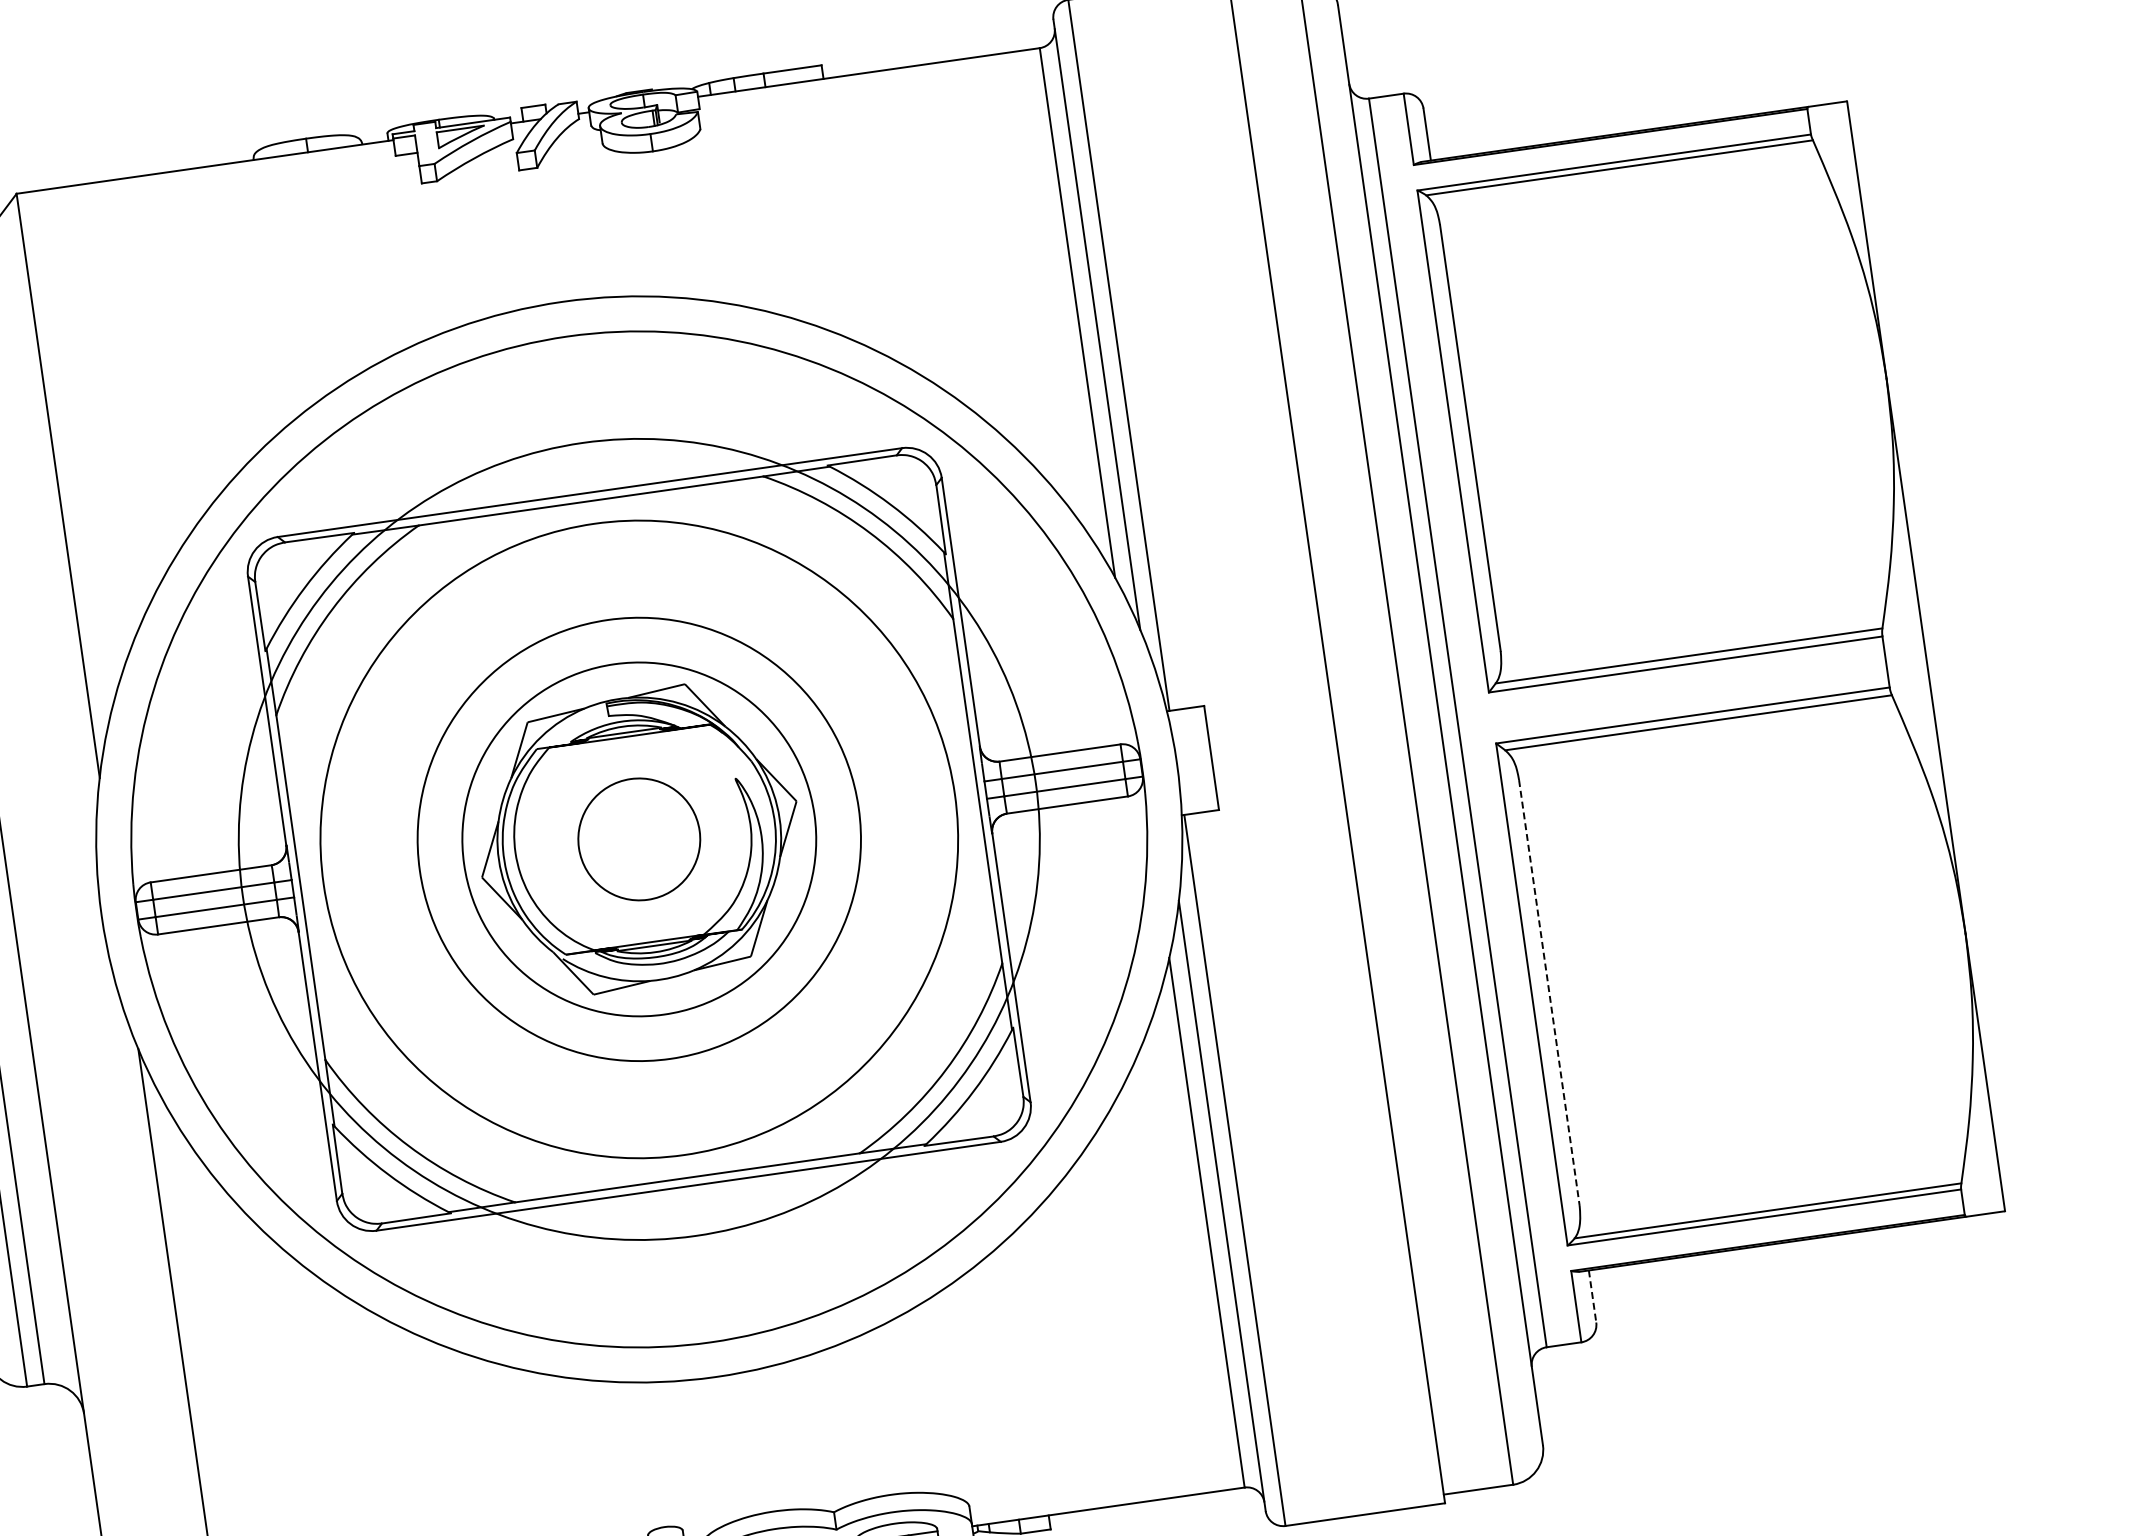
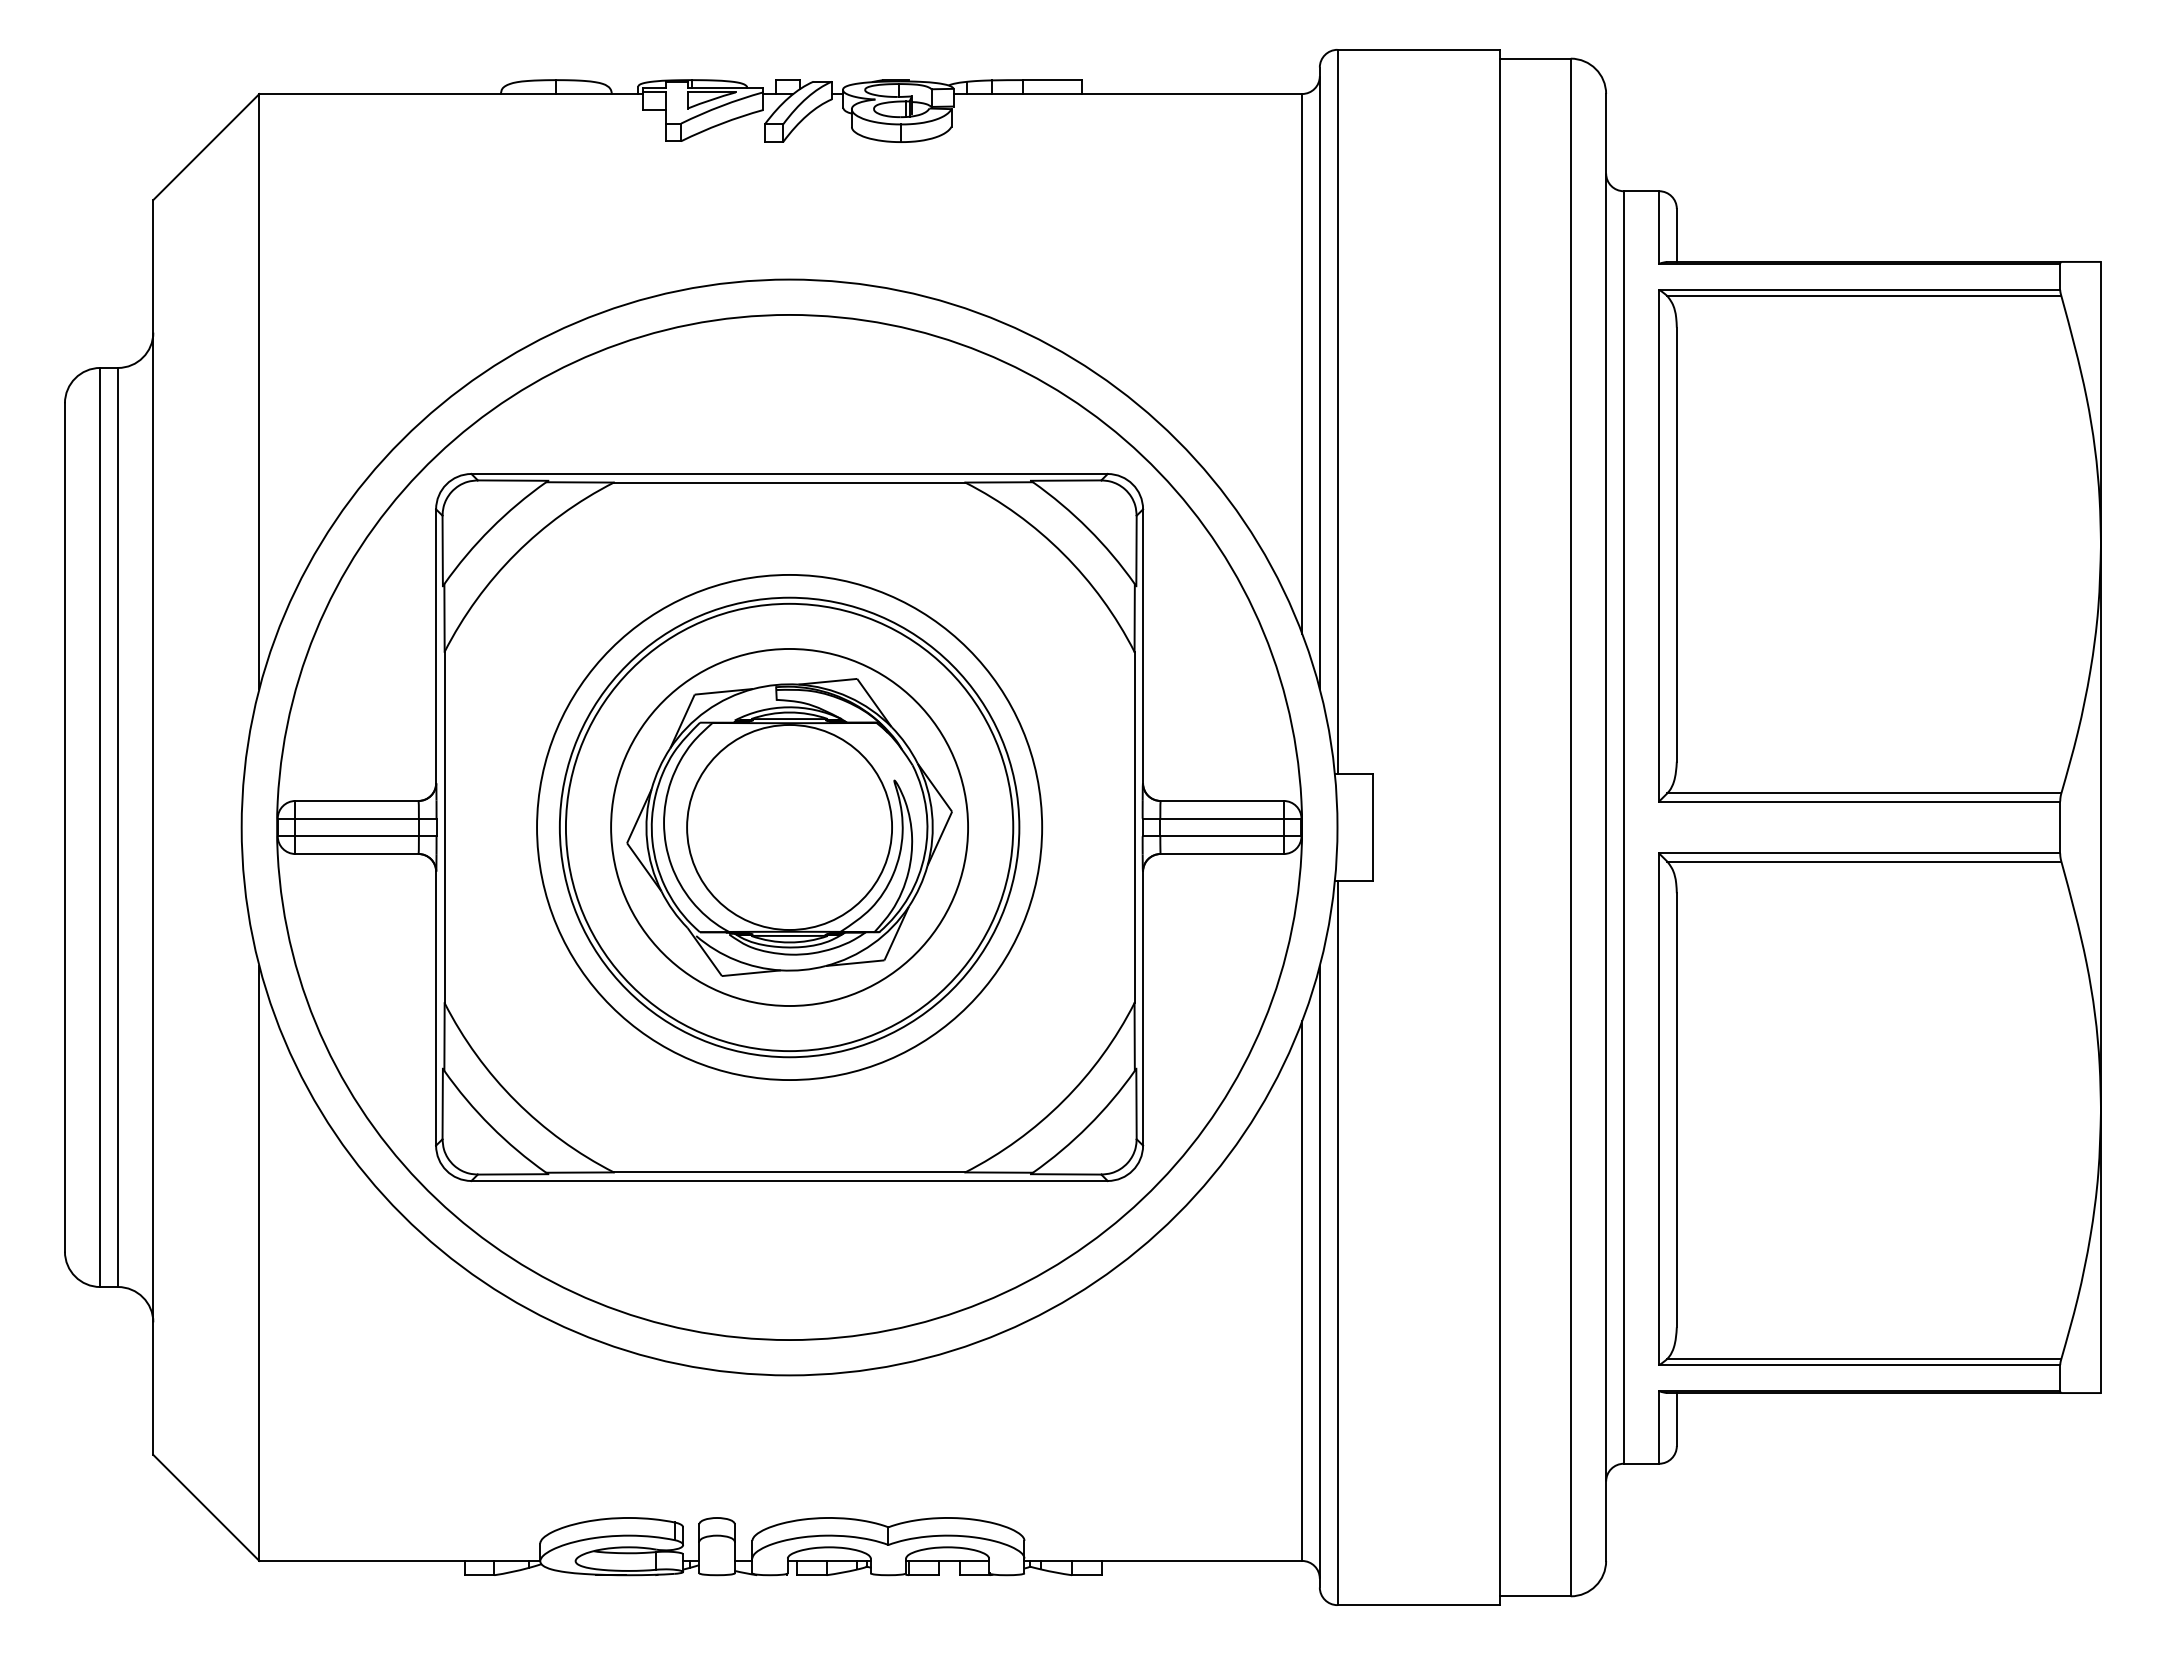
circle: (639, 839) -> (789, 827), size x0.62
circle: (639, 839) -> (789, 827), size x0.71
circle: (639, 839) -> (789, 827), size x1.67
line: (1549, 993) -> (1676, 1110), dashed -> solid
line: (1592, 1296) -> (1676, 1419), dashed -> solid

